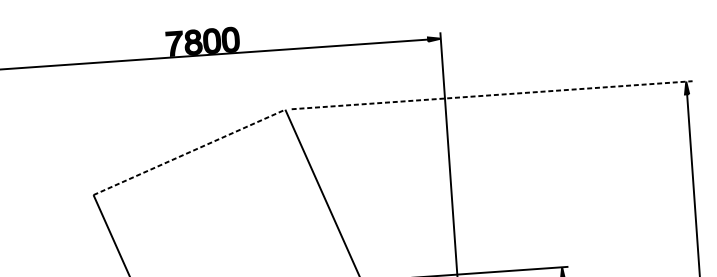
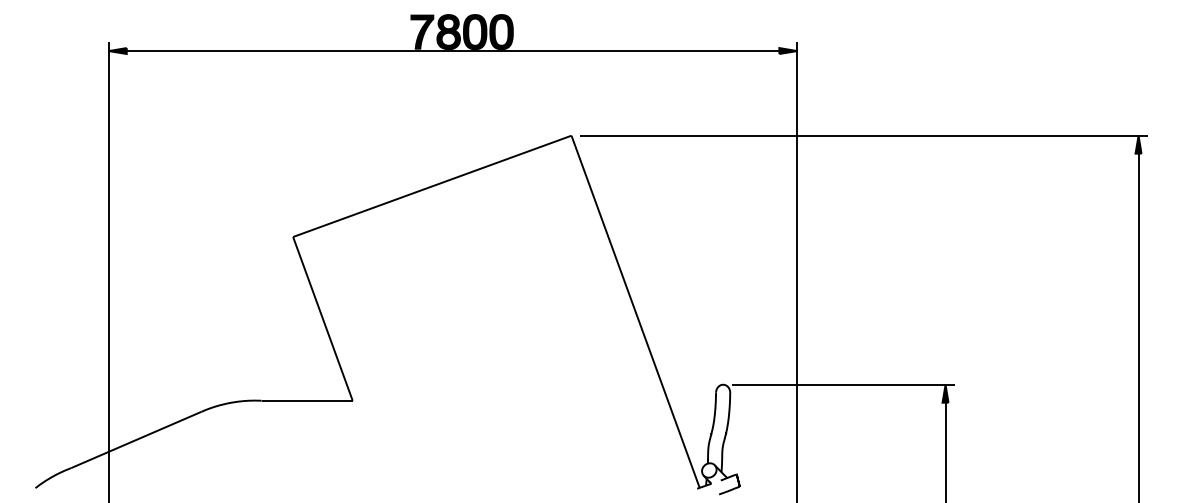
line: (491, 95) -> (863, 135), dashed -> solid
line: (189, 152) -> (432, 186), dashed -> solid

